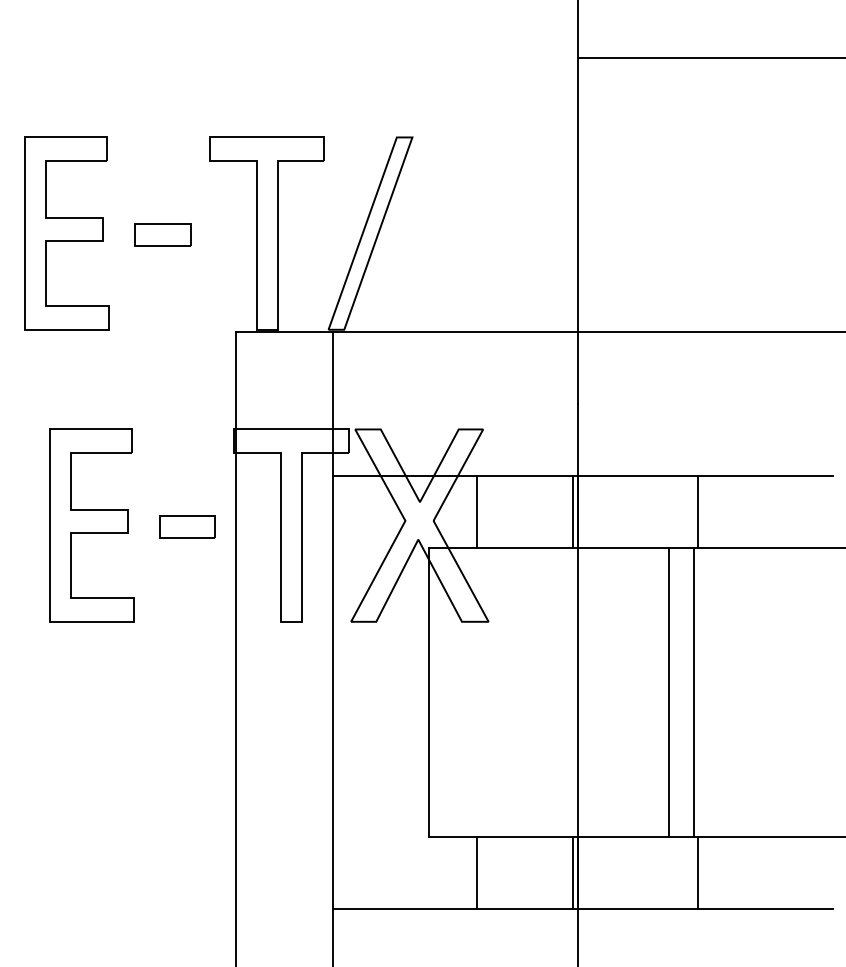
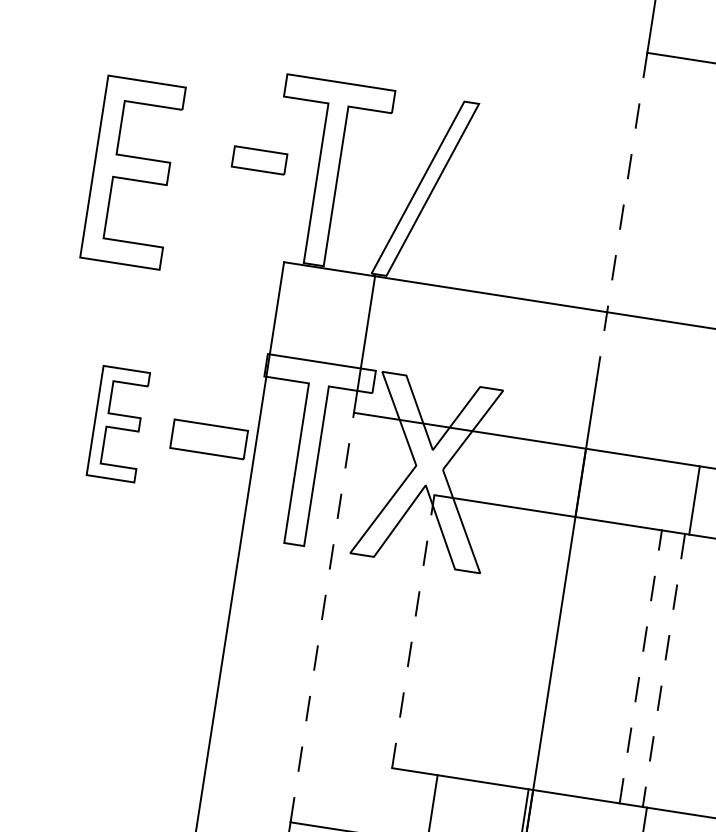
line: (577, 231) -> (621, 217), solid -> dashed
part: (66, 233) -> (133, 172), moved
part: (162, 234) -> (259, 160), moved
line: (476, 512) -> (484, 468), removed
line: (573, 512) -> (576, 482), removed
part: (91, 525) -> (118, 424), size x0.6
part: (187, 526) -> (209, 439), size x1.4
line: (332, 692) -> (322, 617), solid -> dashed
line: (428, 692) -> (413, 631), solid -> dashed
line: (669, 692) -> (641, 666), solid -> dashed
line: (693, 693) -> (663, 671), solid -> dashed

